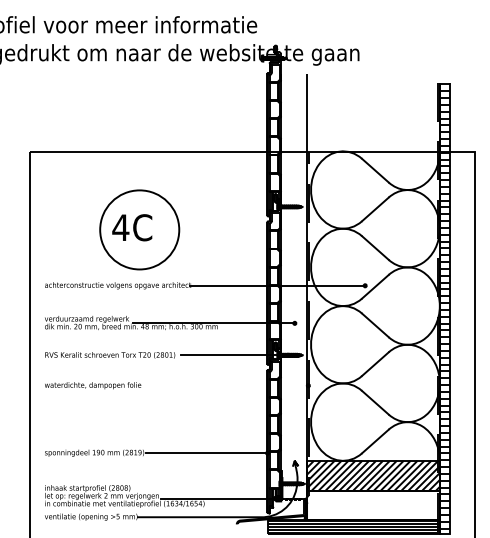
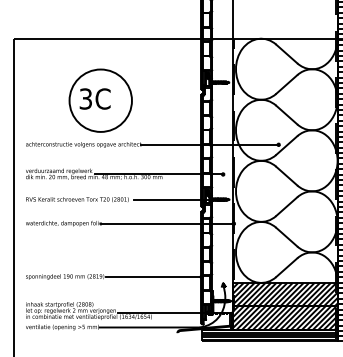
text: (120, 227) -> (85, 98), 4C -> 3C
line: (224, 385) -> (167, 223), added
hatch: (373, 505) -> (285, 318), added

